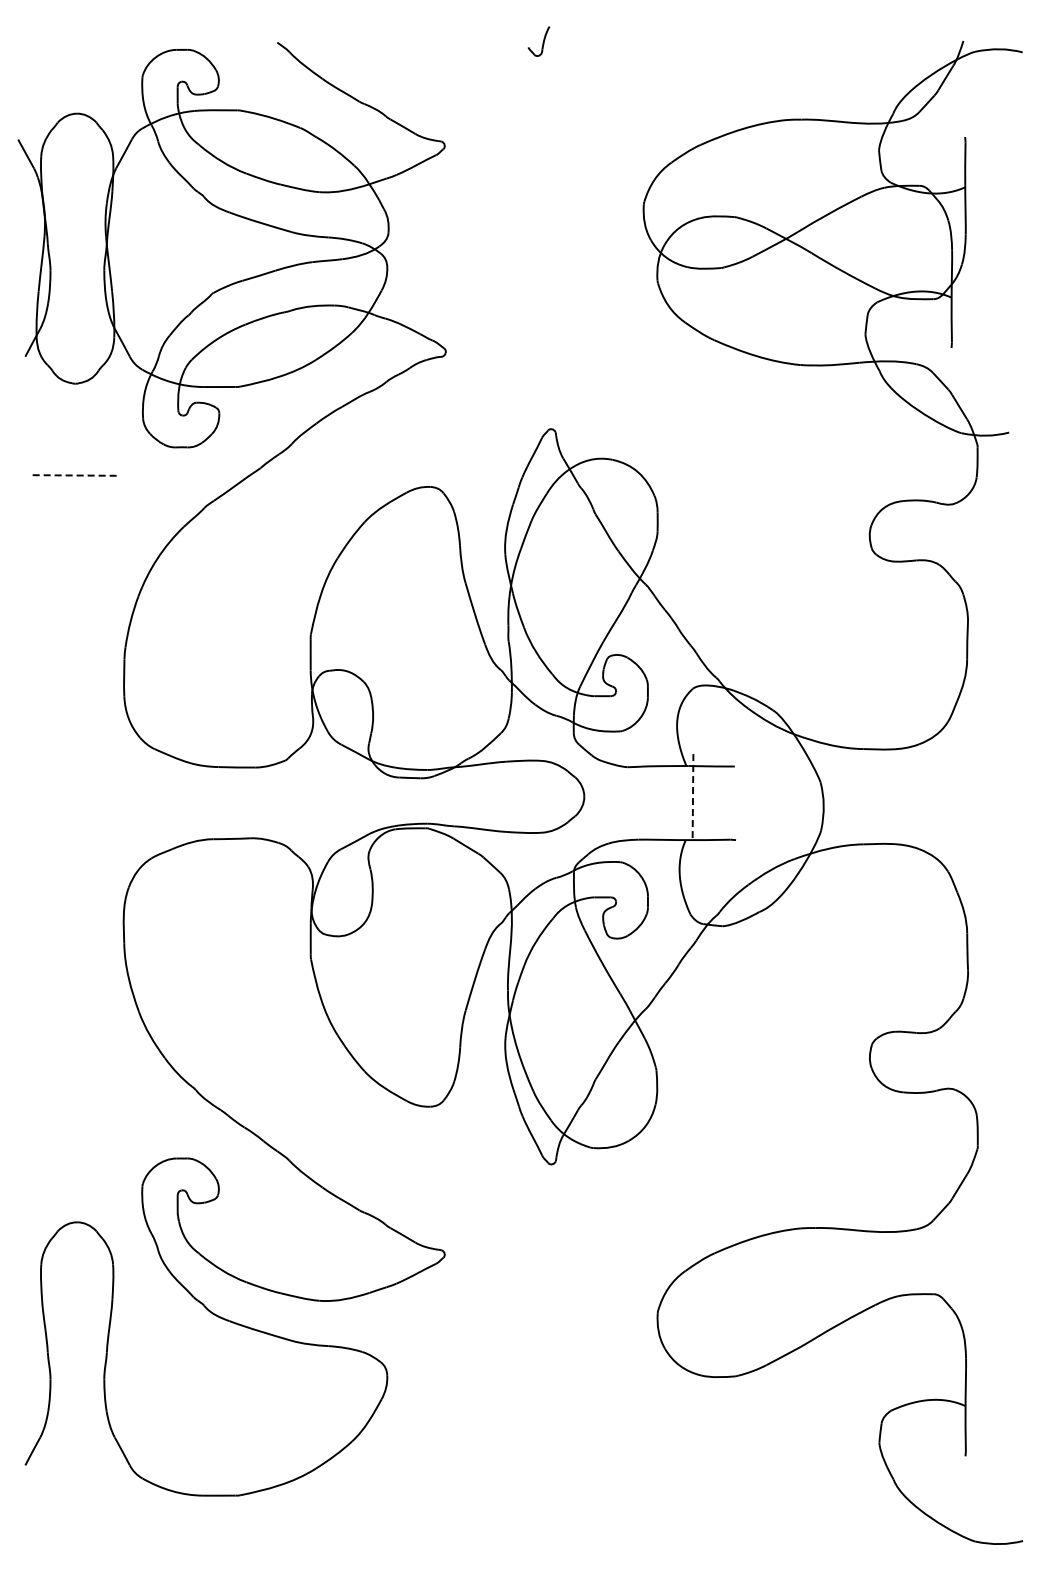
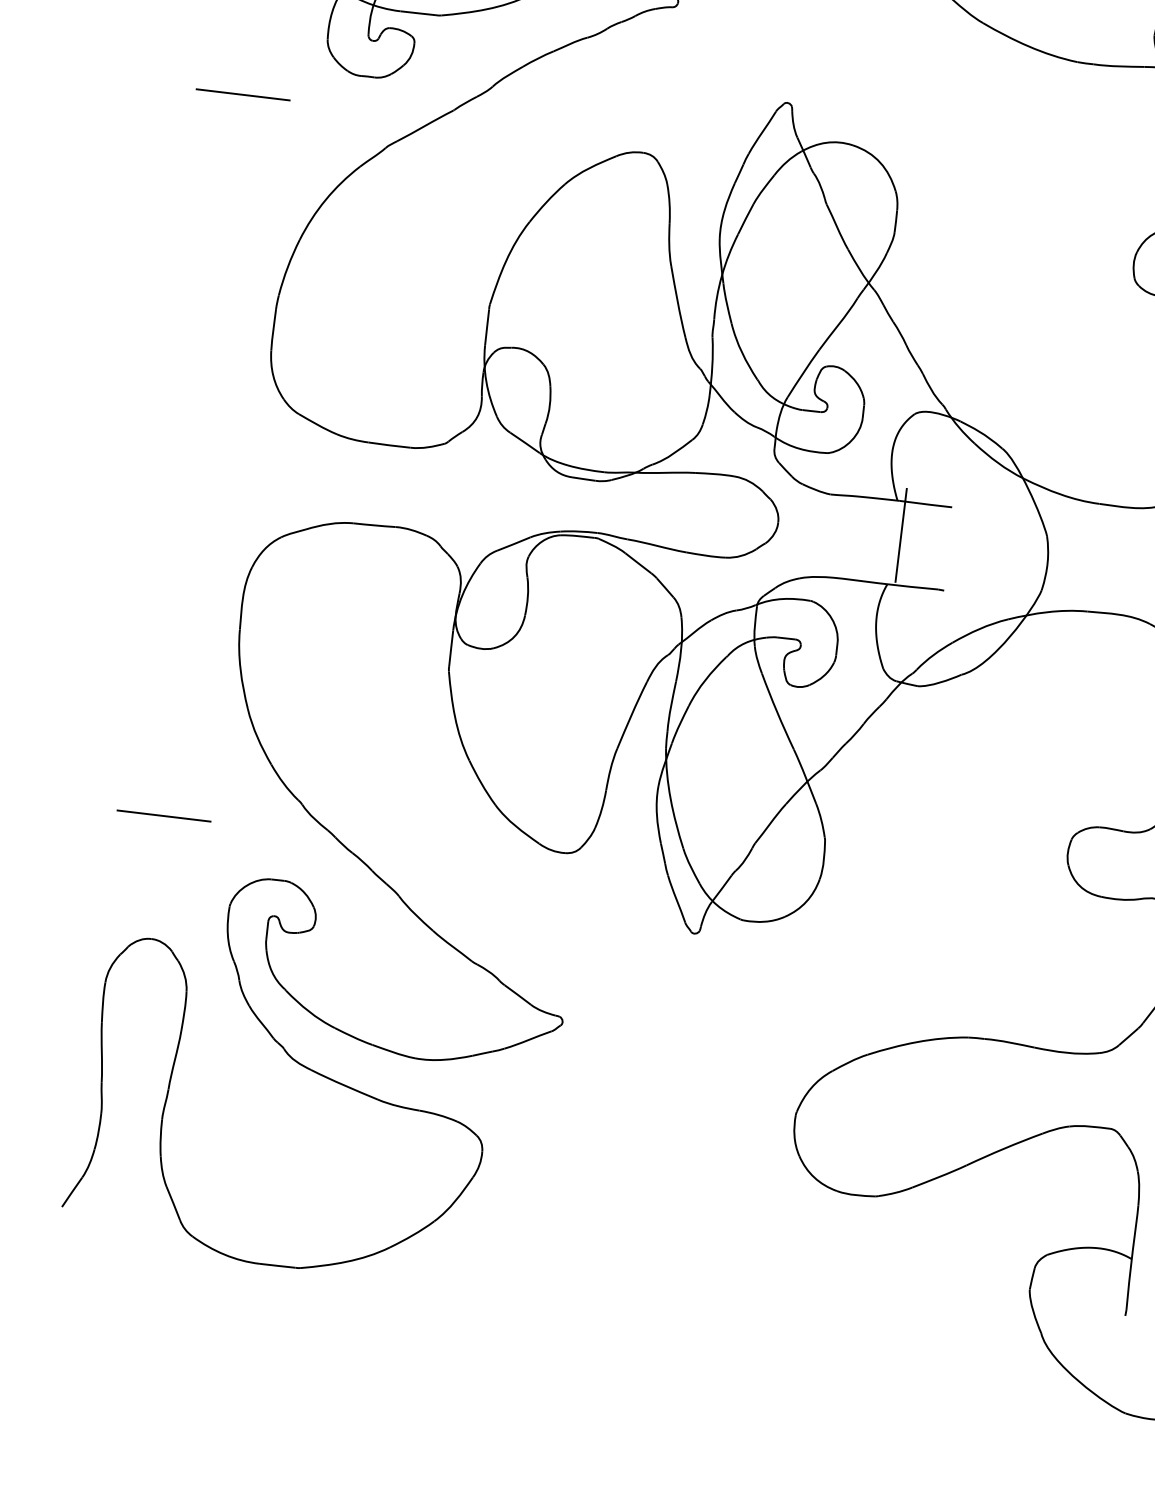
line: (74, 475) -> (242, 94), dashed -> solid
line: (693, 796) -> (901, 535), dashed -> solid
line: (76, 1113) -> (164, 815), added

